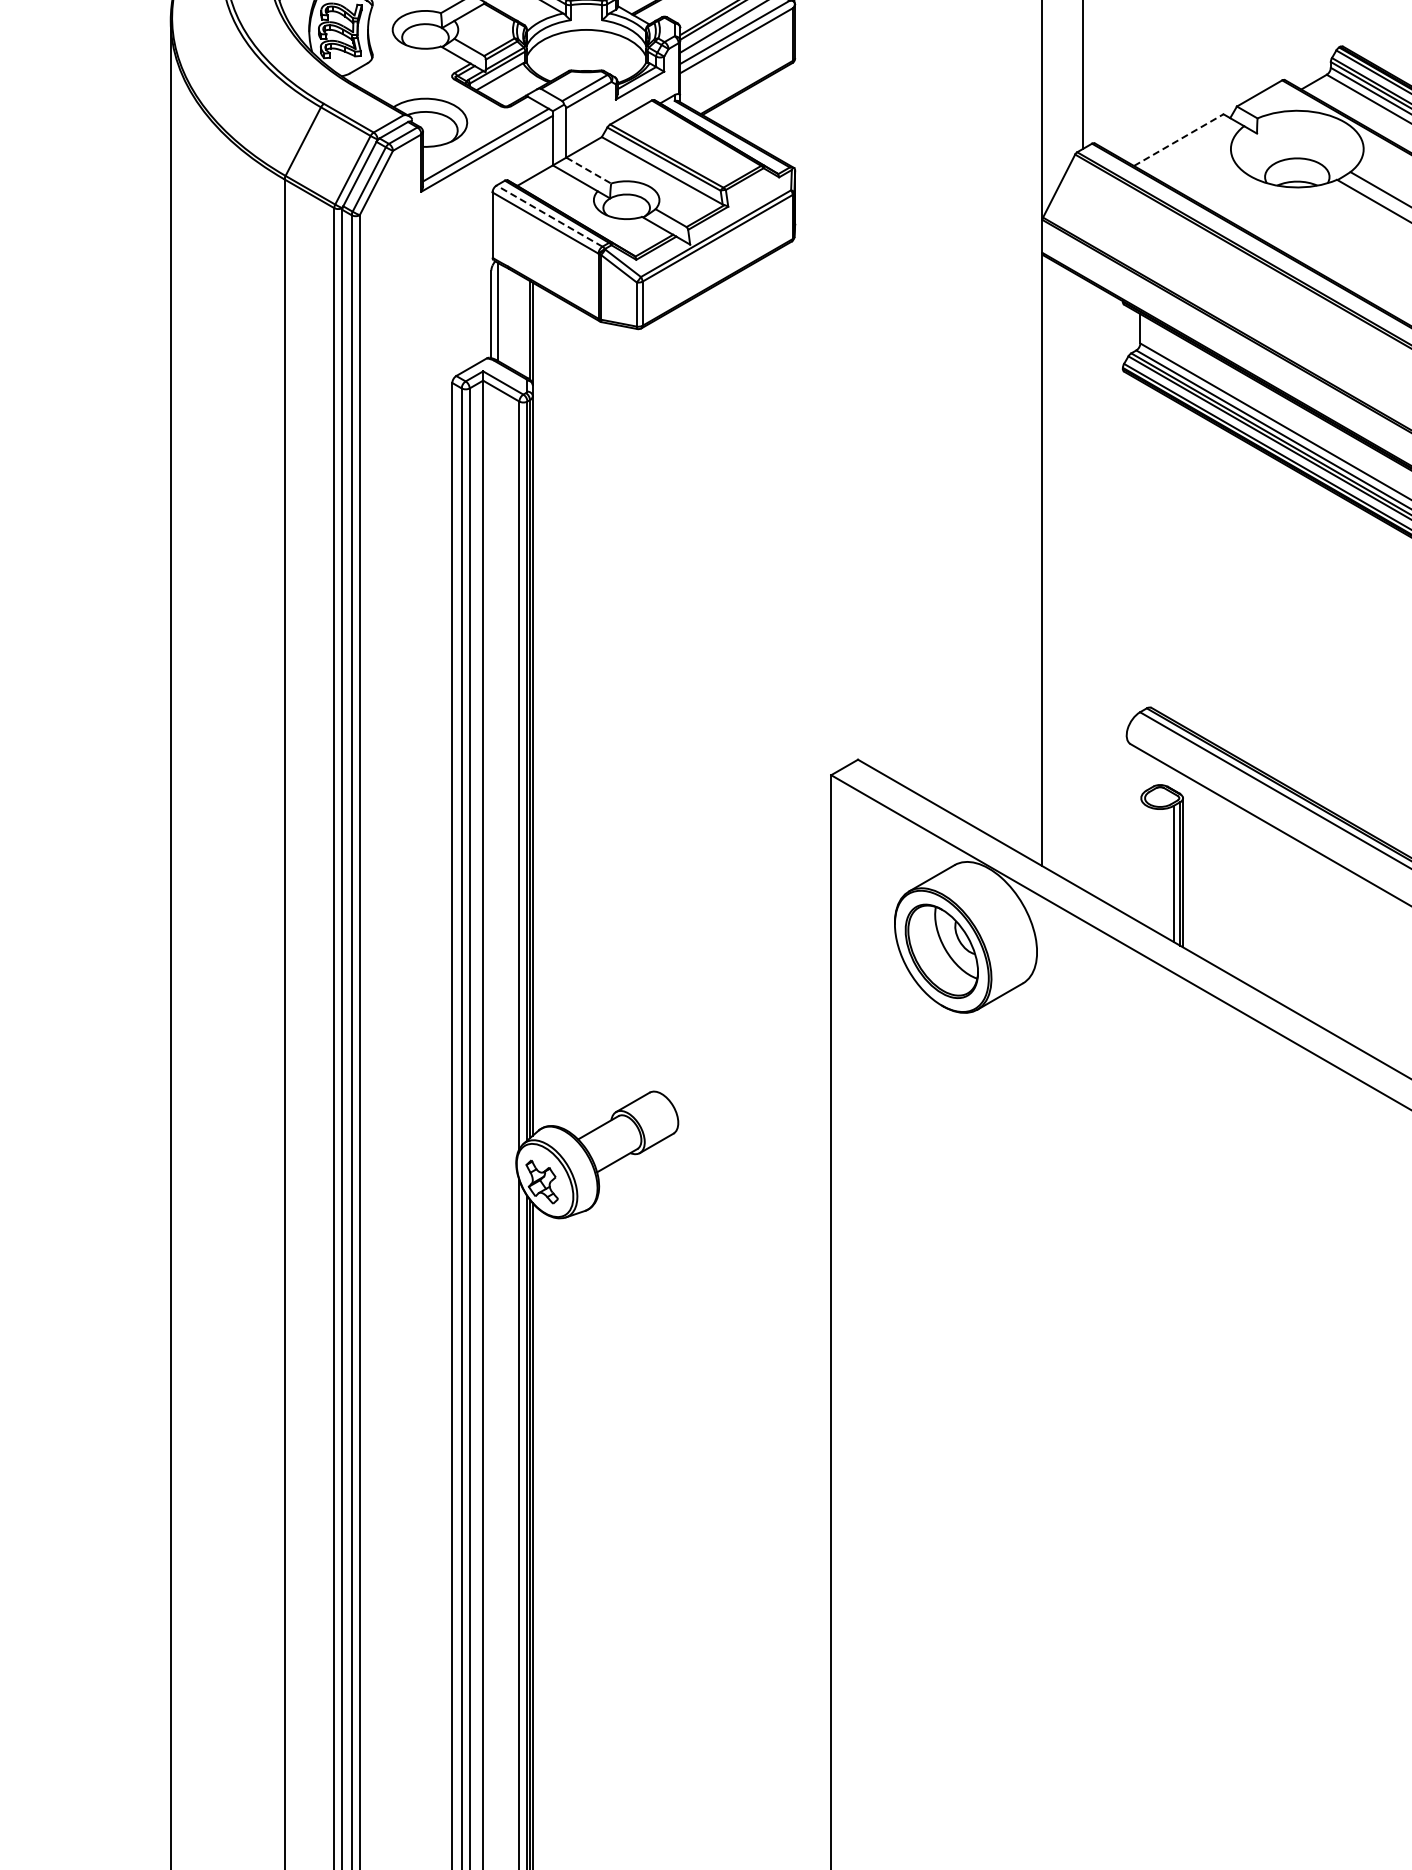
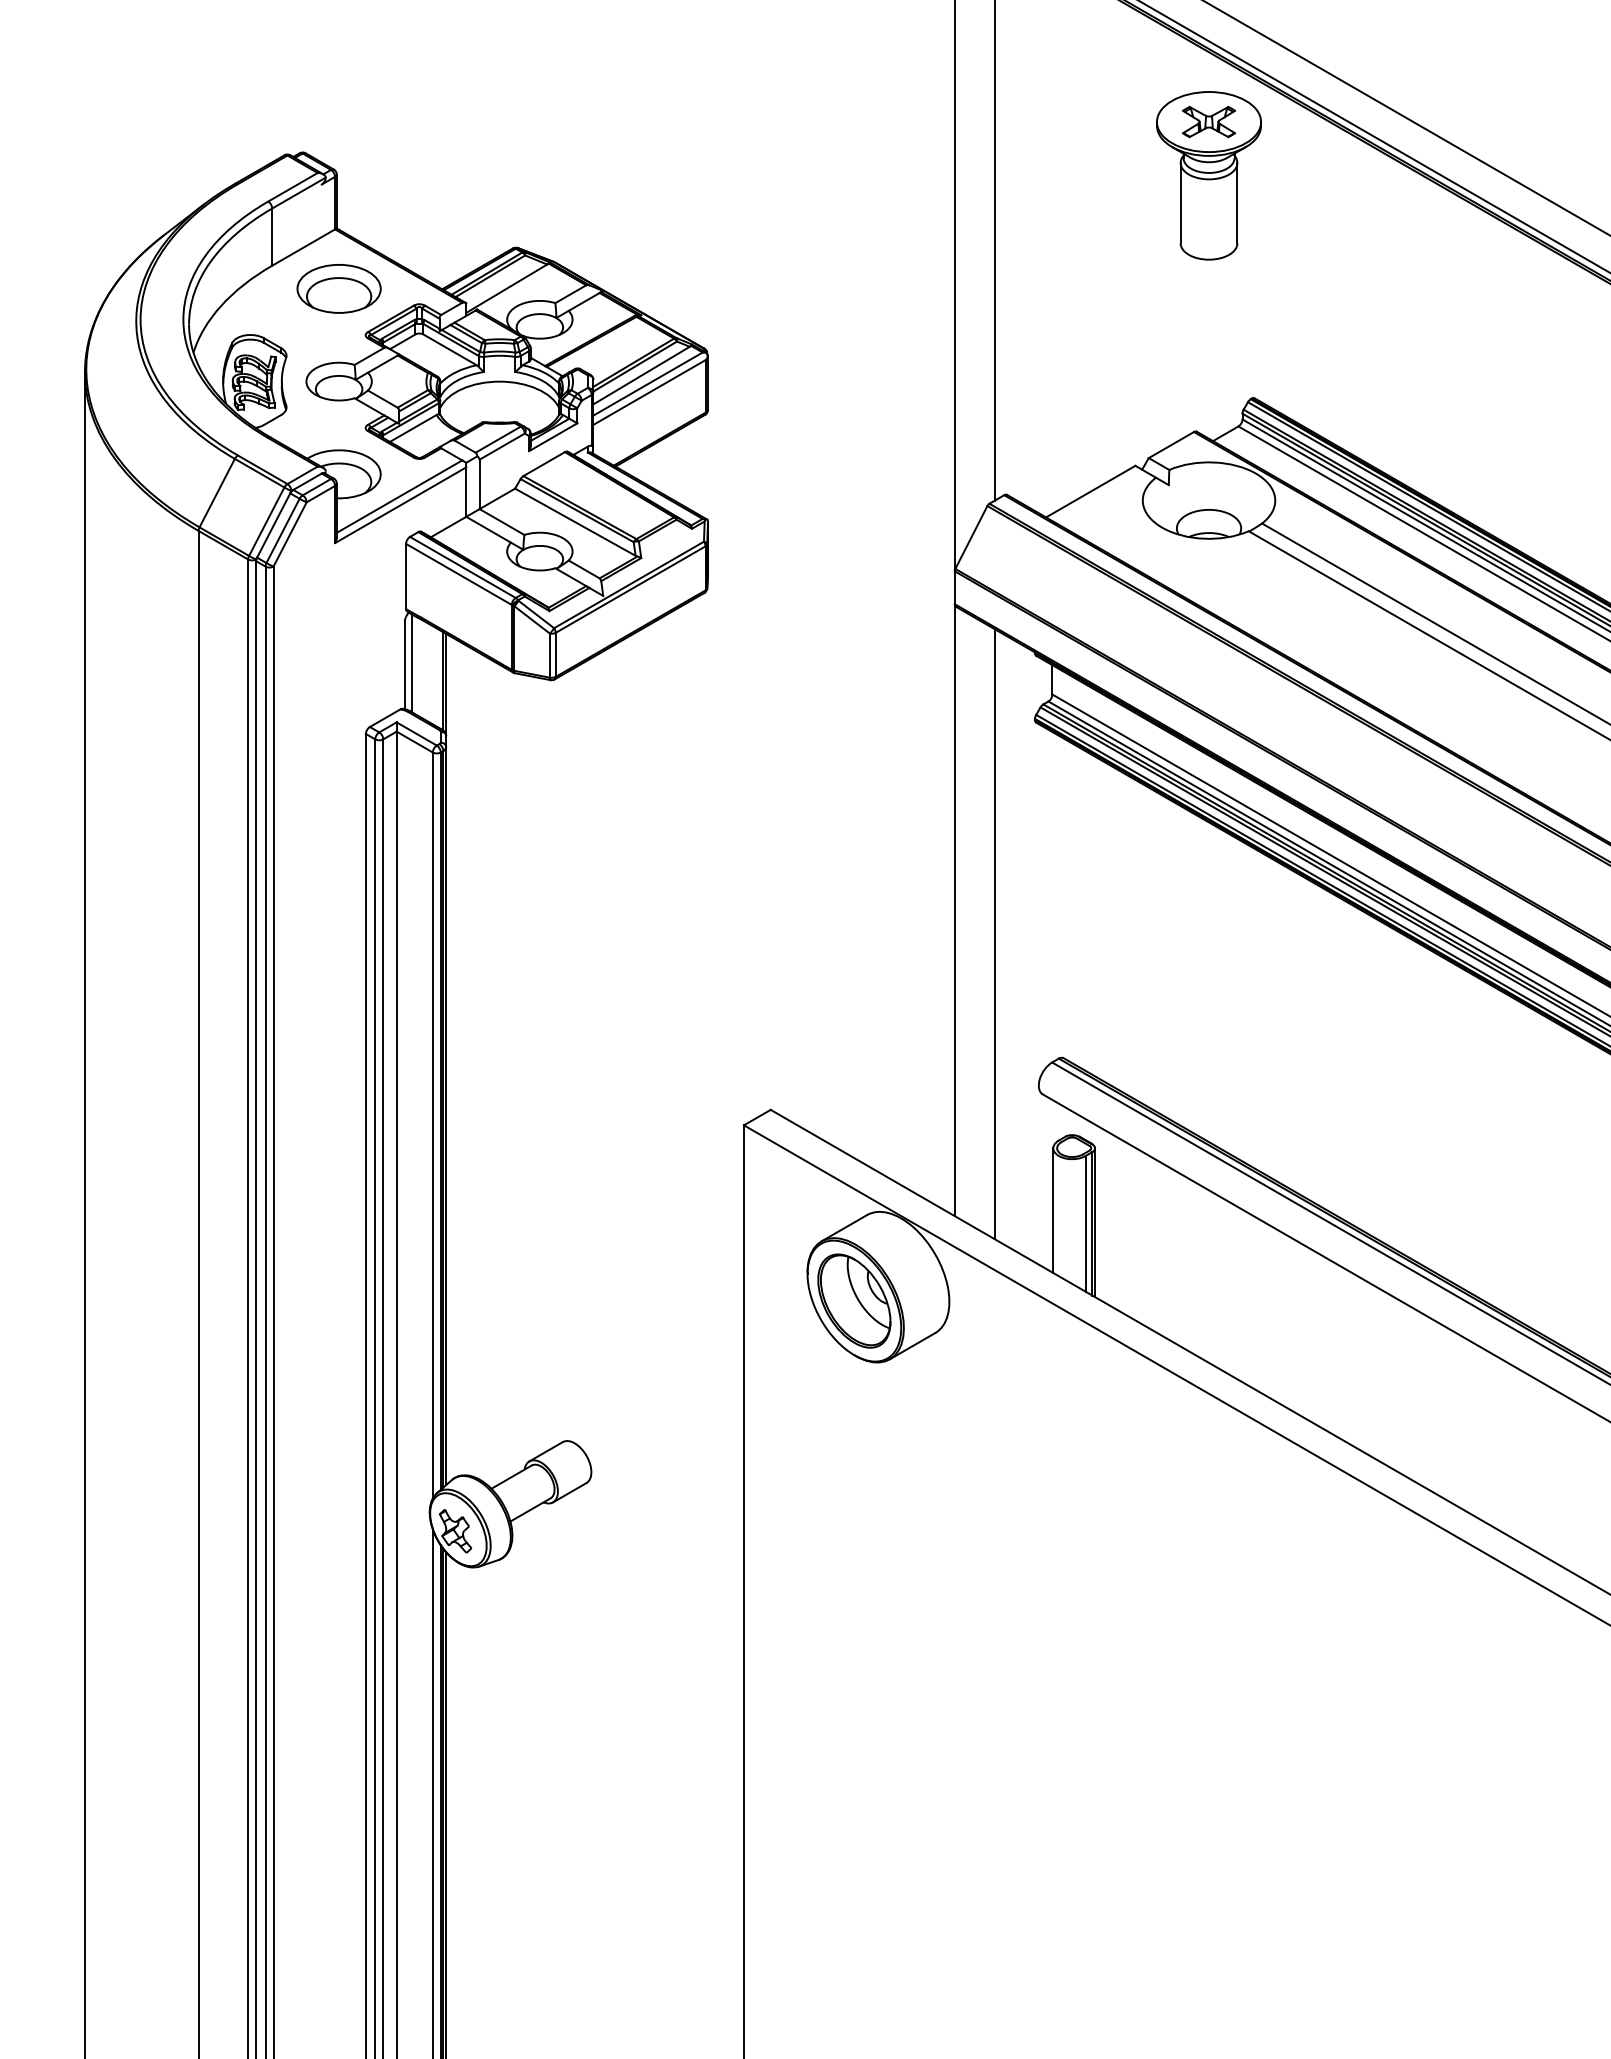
line: (1178, 139) -> (1090, 491), dashed -> solid
line: (589, 171) -> (502, 522), dashed -> solid
line: (549, 216) -> (462, 567), dashed -> solid
line: (1082, 583) -> (994, 934), added
line: (1141, 860) -> (1053, 1210), added

